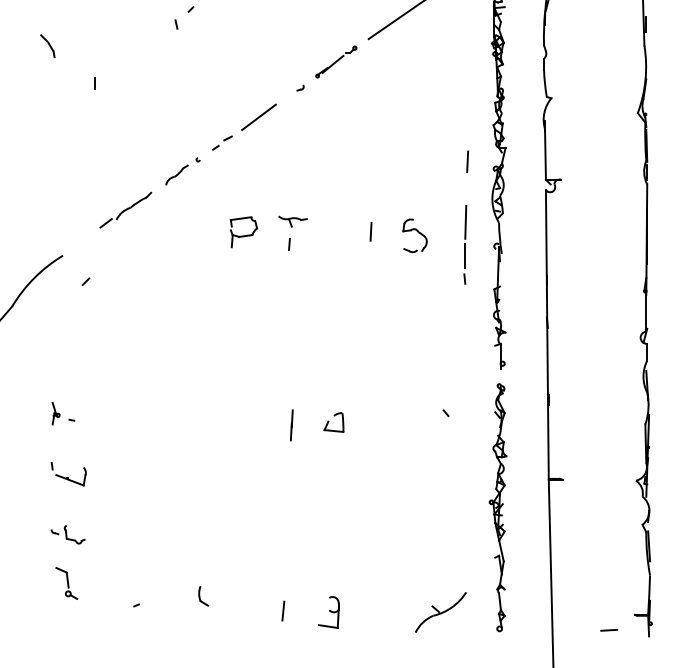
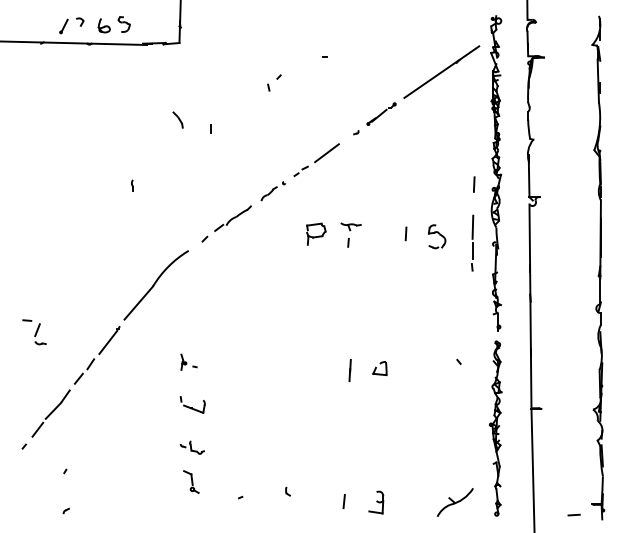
part: (47, 45) -> (177, 119), moved
line: (85, 280) -> (204, 238), moved
part: (202, 596) -> (287, 491), size x0.62

